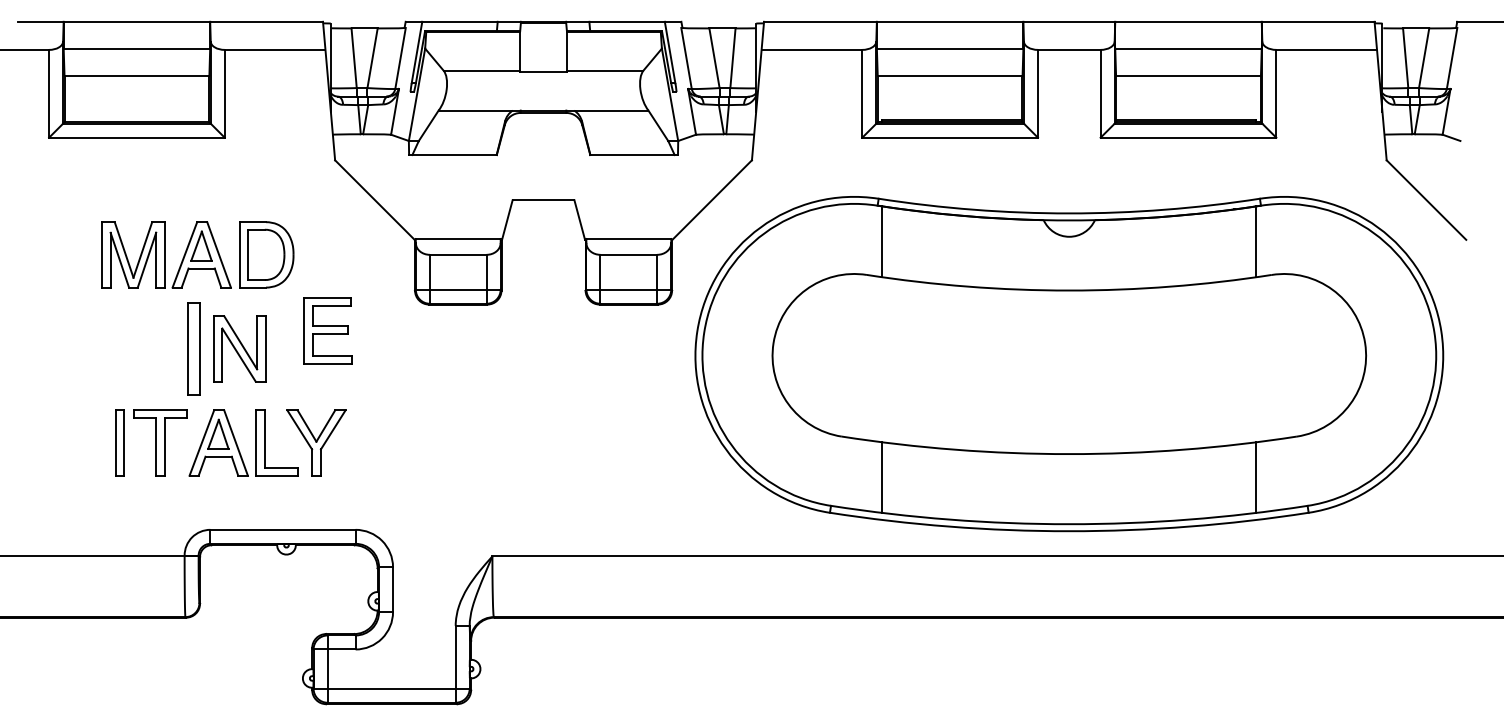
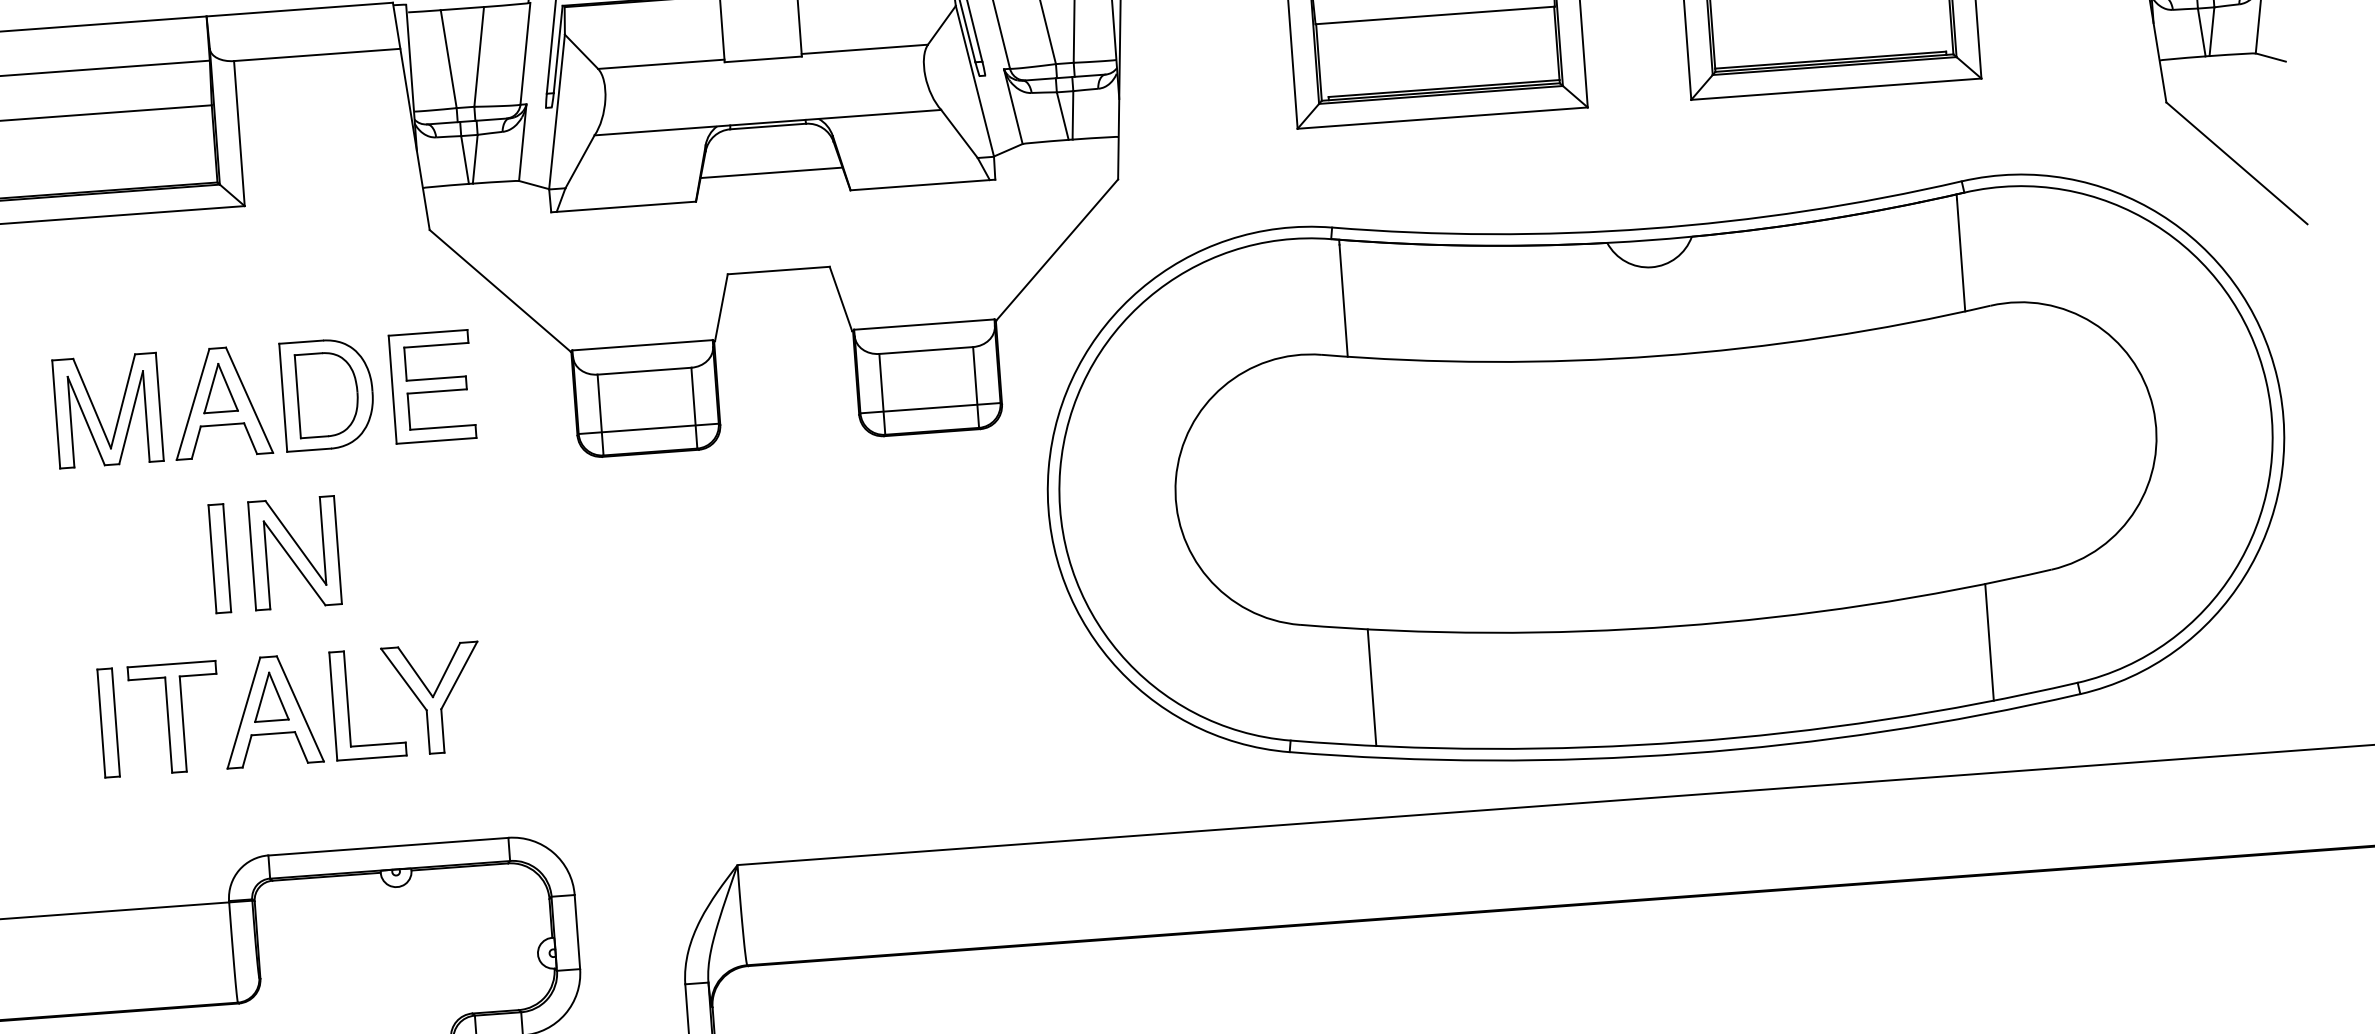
line: (543, 141) -> (771, 173), added
part: (327, 330) -> (431, 386), moved
part: (194, 348) -> (220, 557), size x0.71

